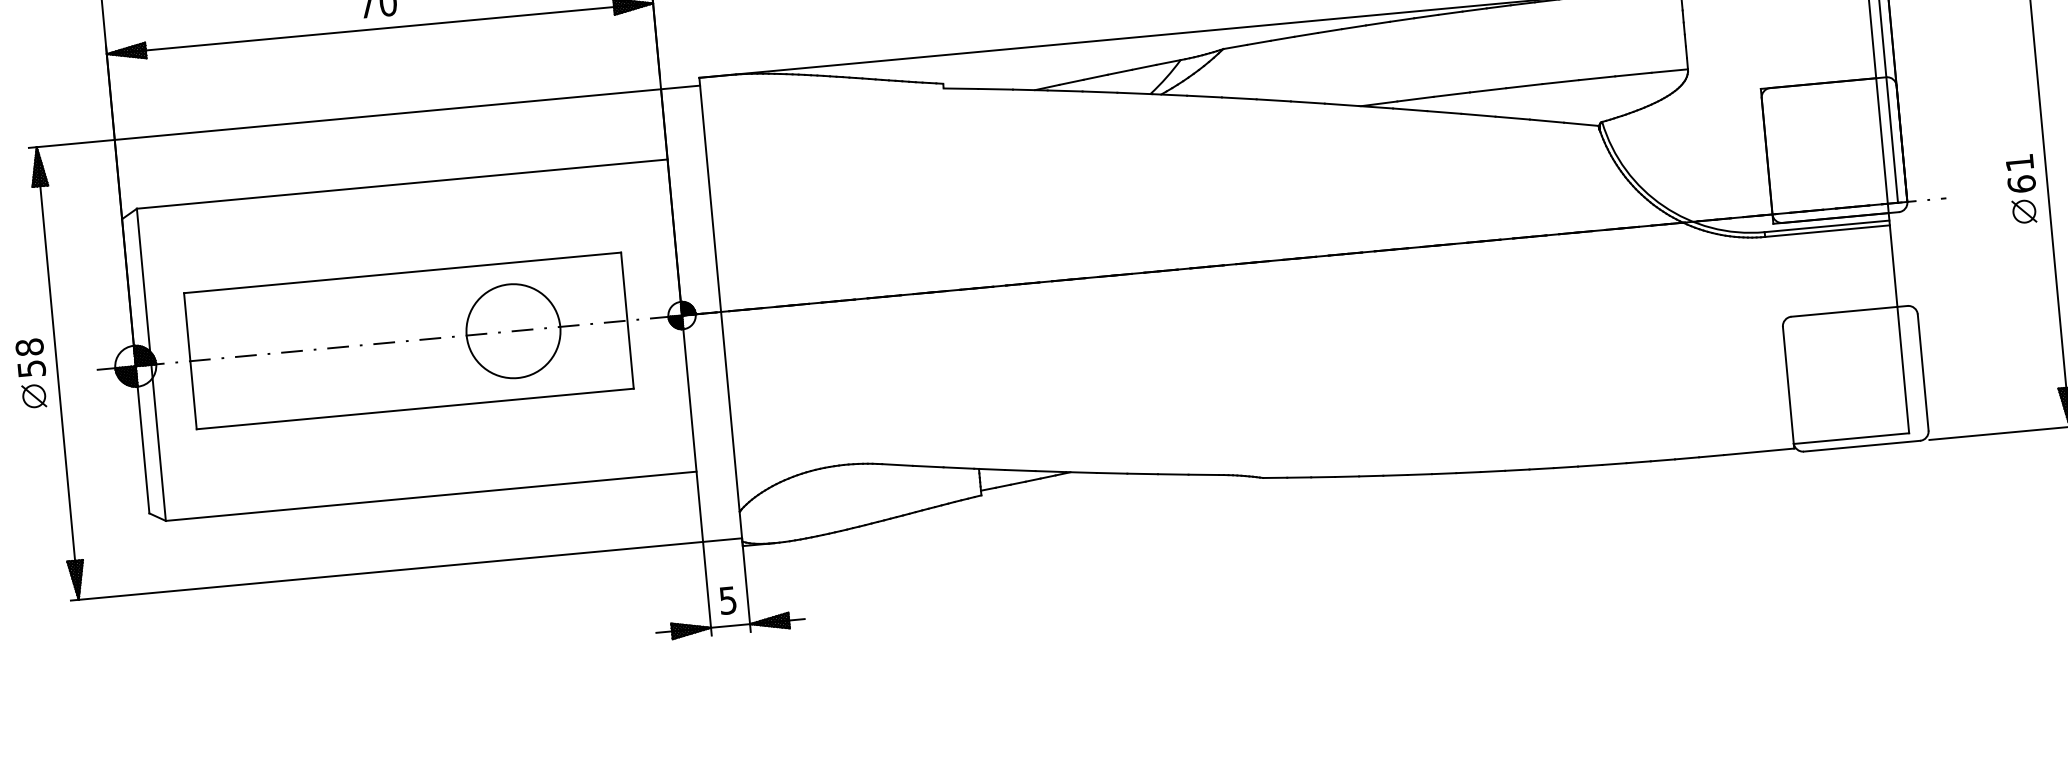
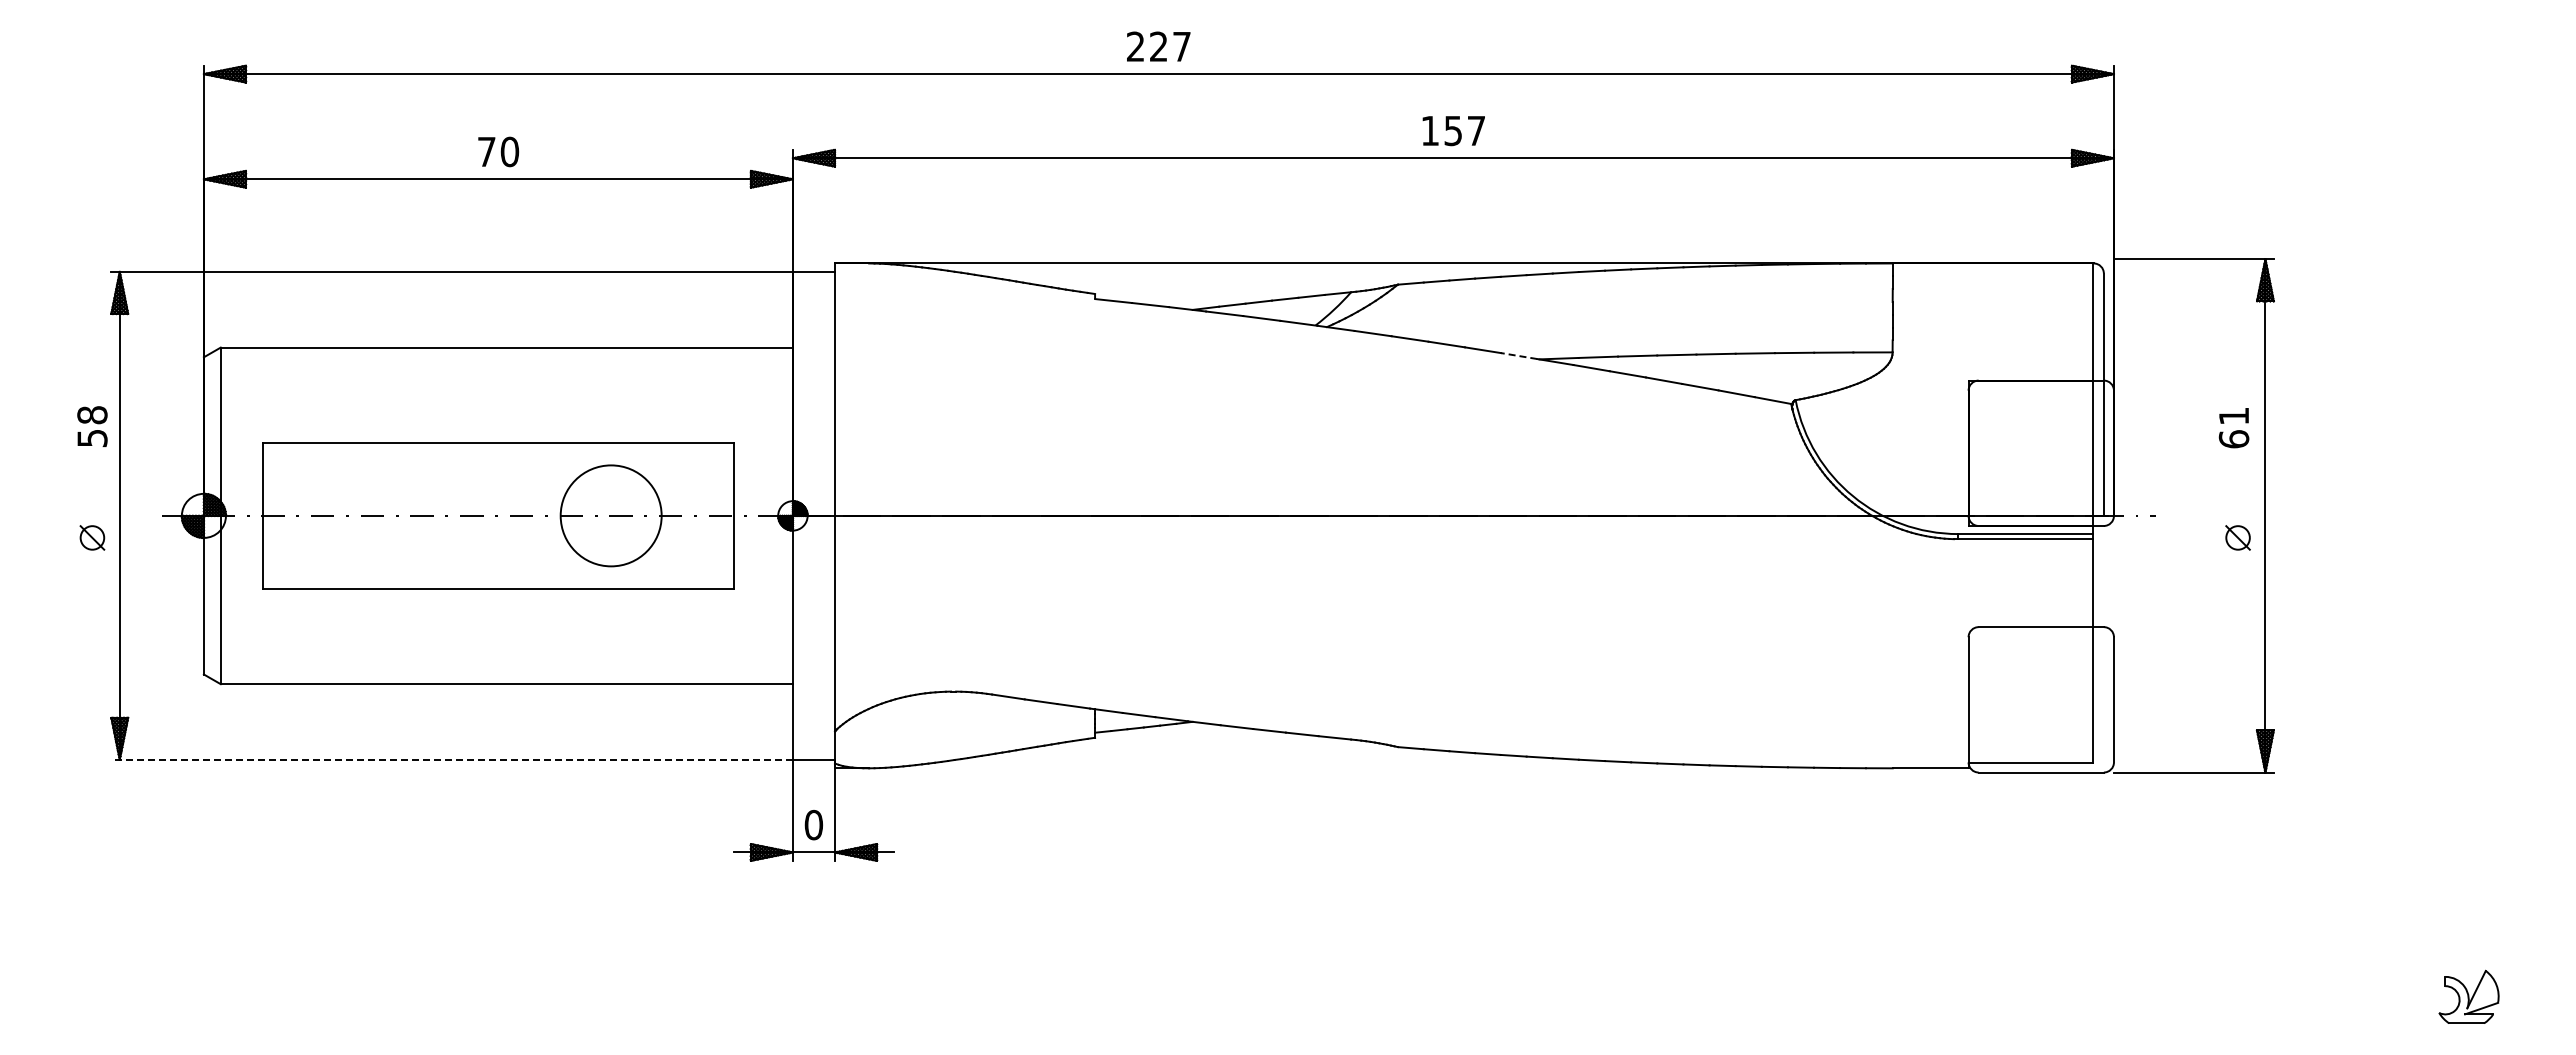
line: (1341, 104) -> (1518, 355), solid -> dashed
text: (2020, 174) -> (2233, 428), moved
text: (30, 357) -> (92, 426), moved
line: (387, 570) -> (452, 759), solid -> dashed
text: (727, 600) -> (813, 824), 5 -> 0

